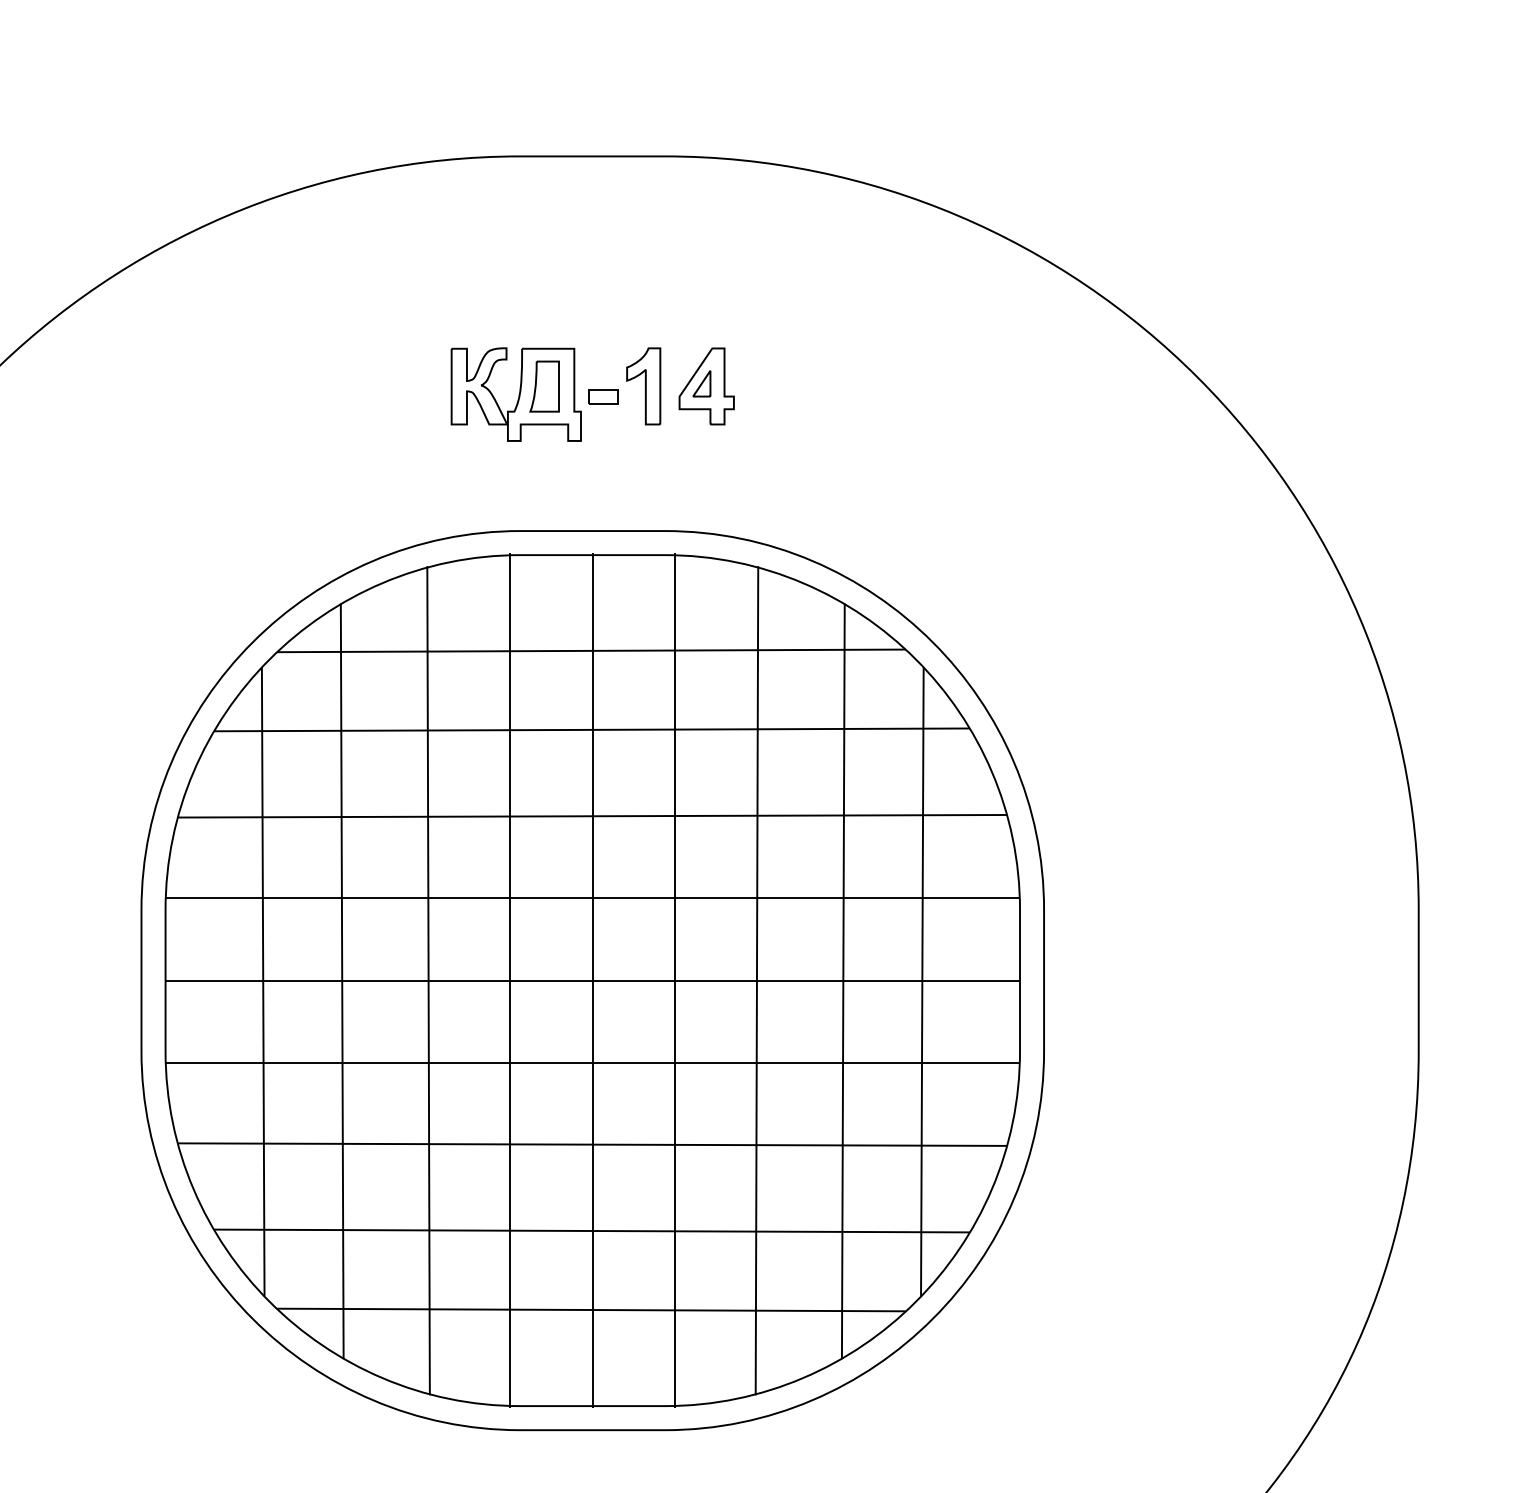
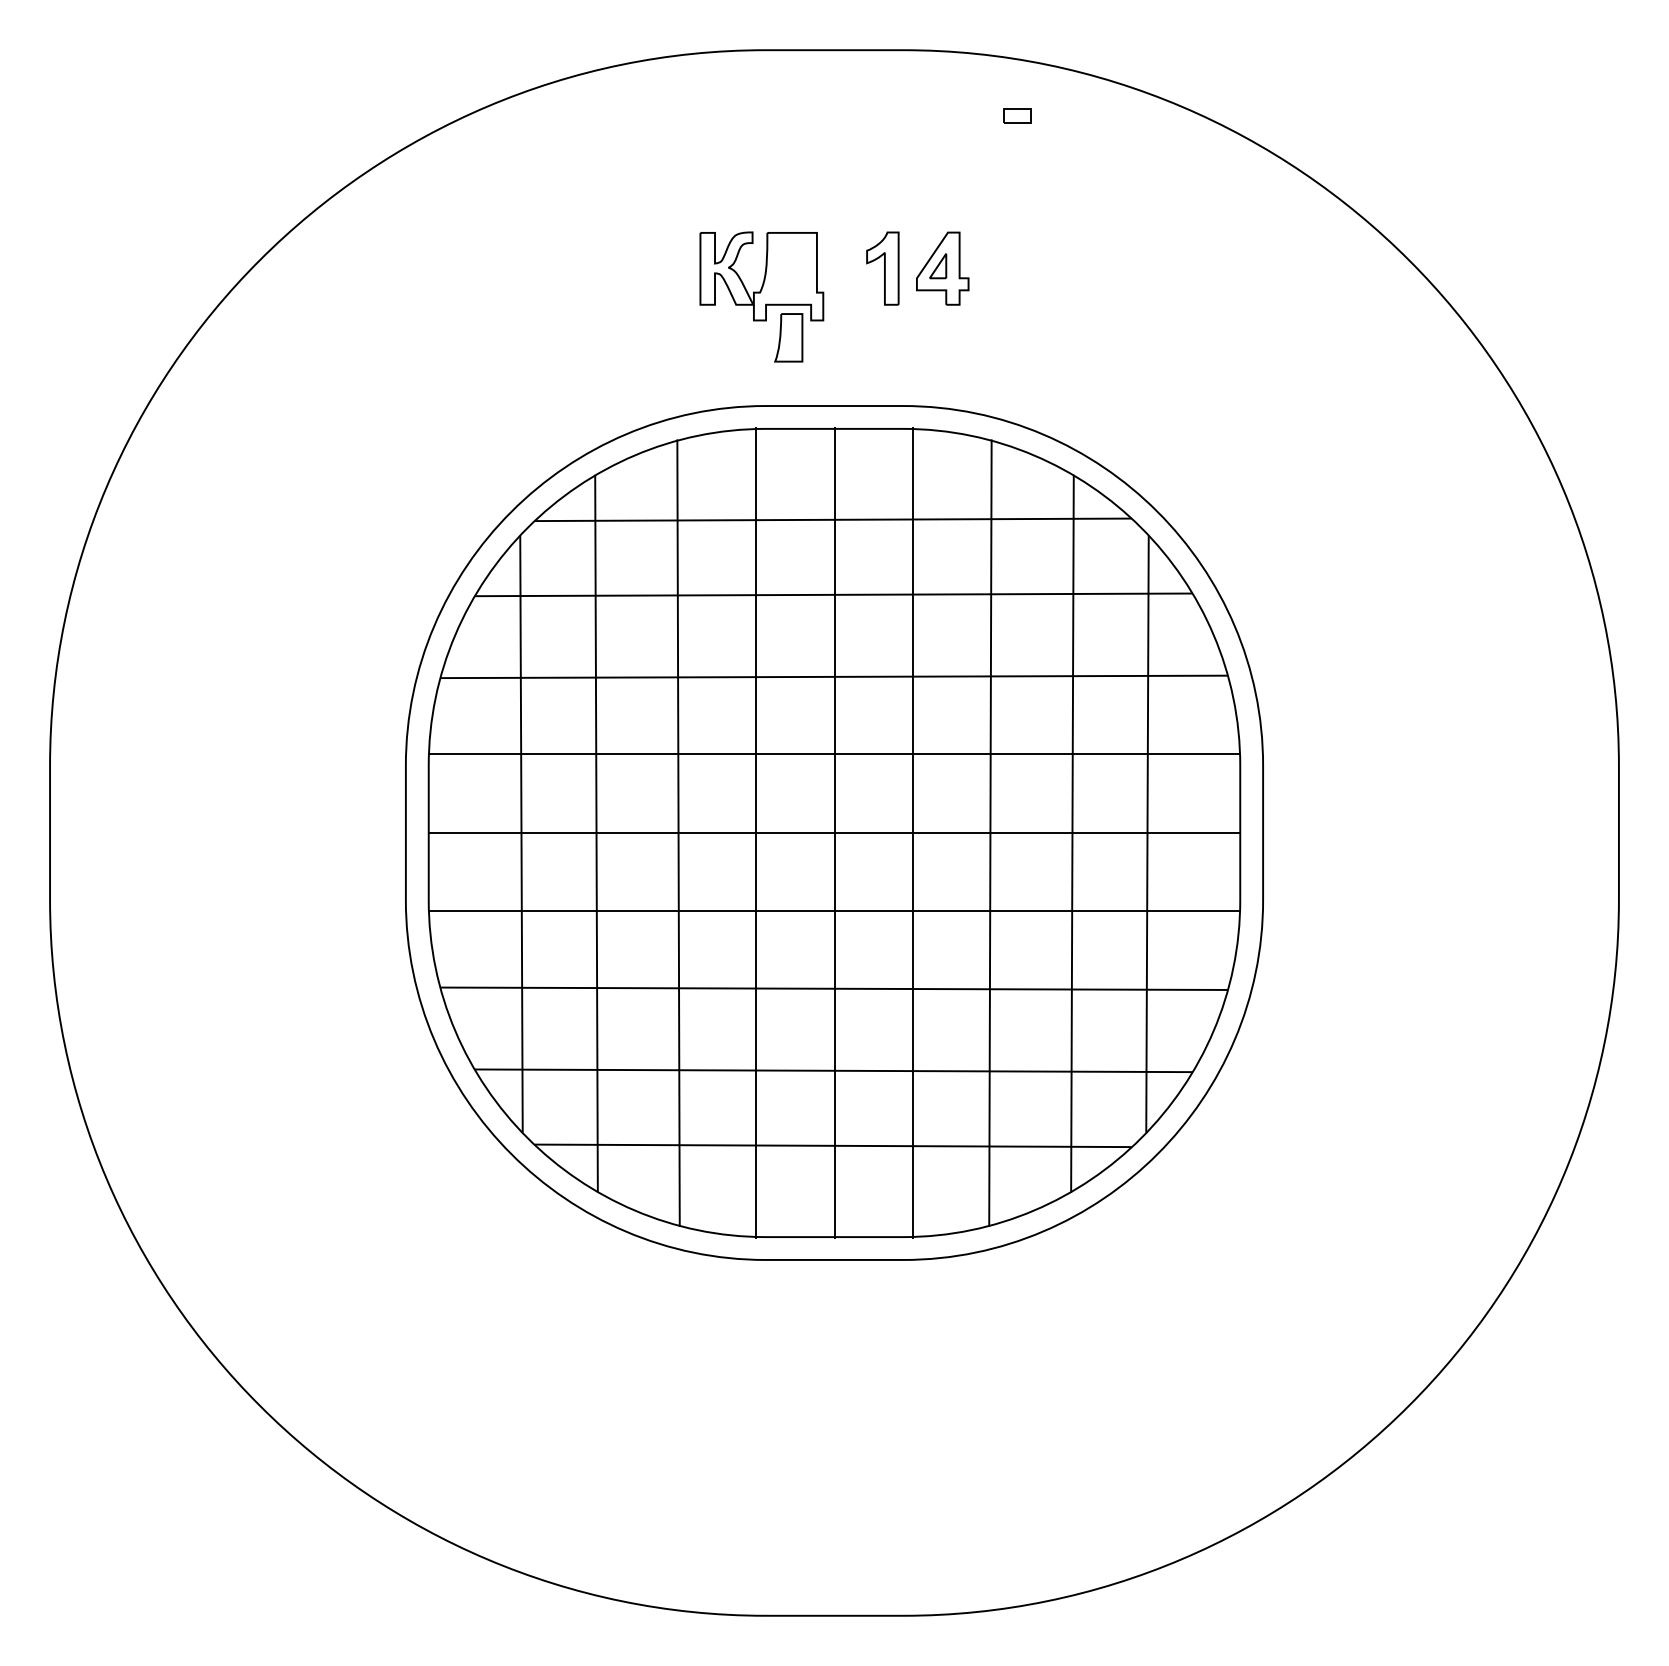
part: (544, 386) -> (788, 337), moved
part: (603, 396) -> (1017, 115), moved

